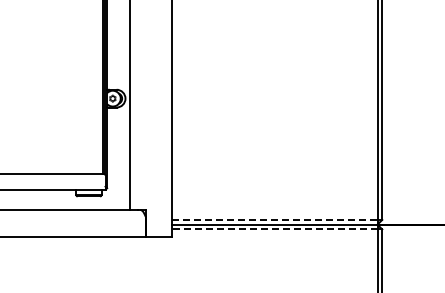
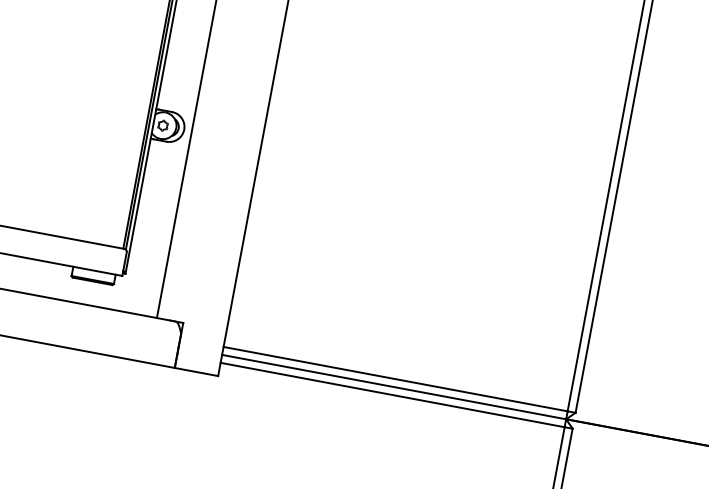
line: (274, 219) -> (395, 378), dashed -> solid
line: (274, 229) -> (392, 395), dashed -> solid

